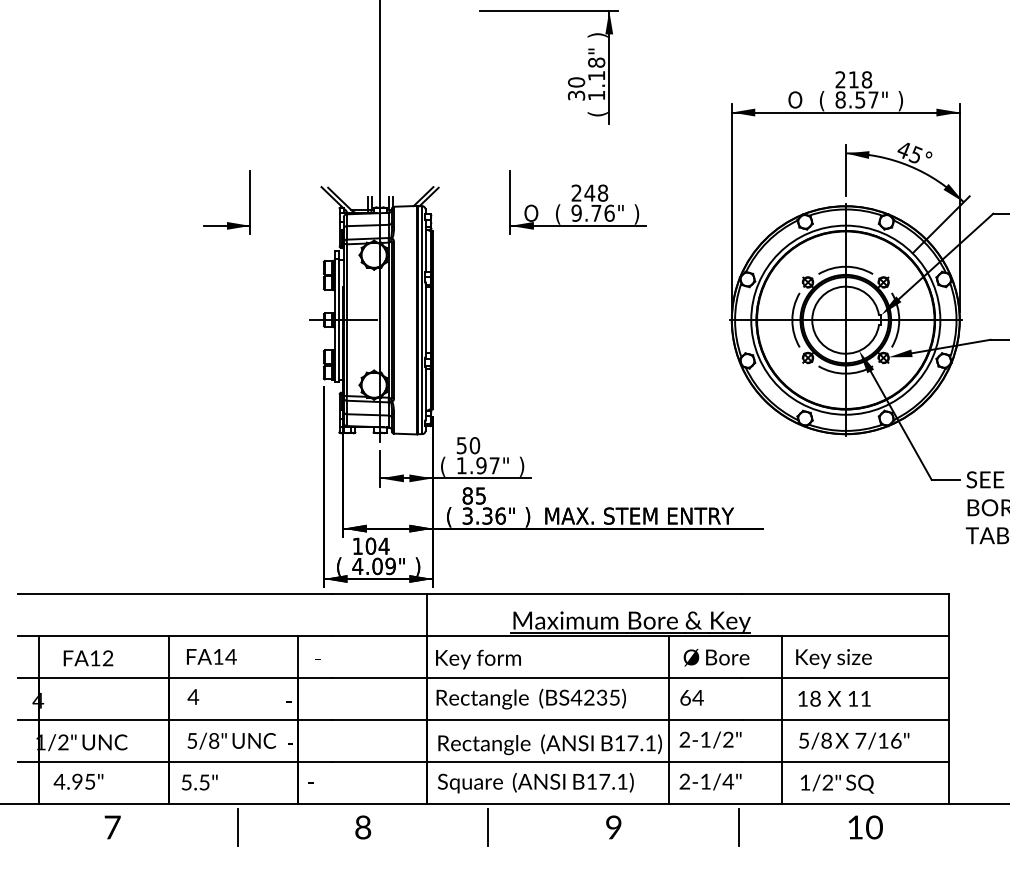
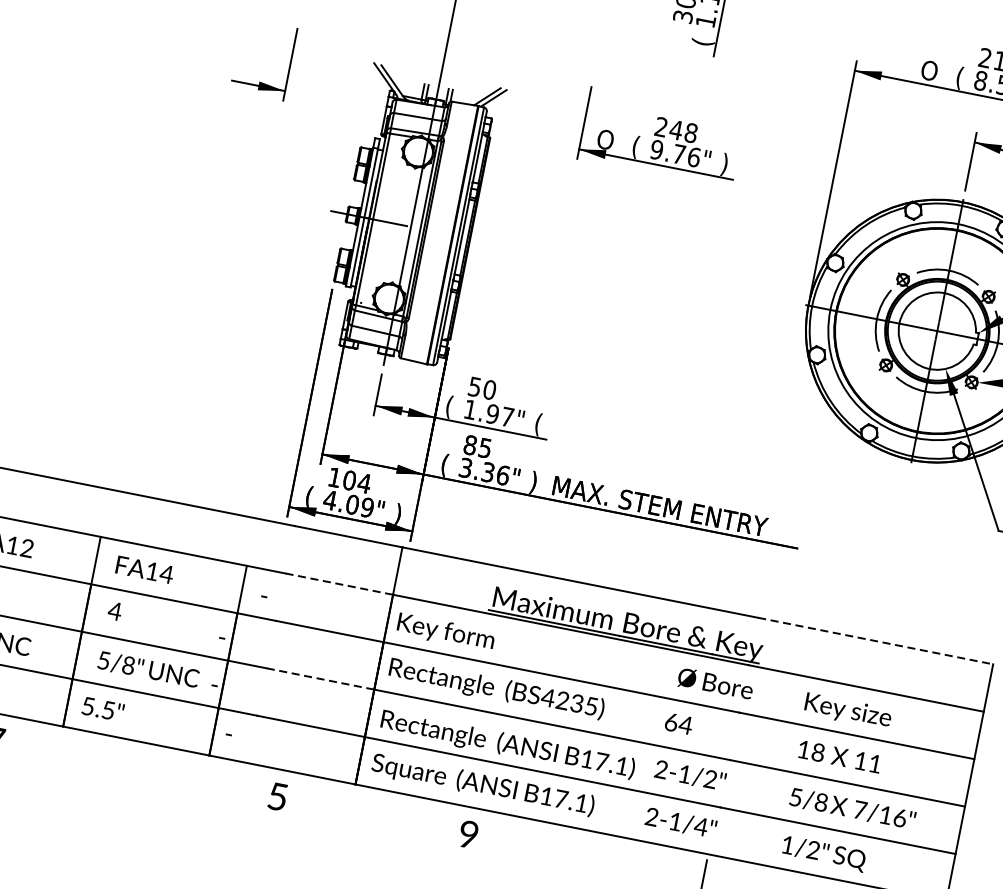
text: (521, 466) -> (537, 423), ) -> (
line: (845, 594) -> (875, 641), solid -> dashed
line: (379, 636) -> (339, 584), solid -> dashed
line: (669, 719) -> (648, 743), removed
line: (781, 719) -> (775, 768), removed
line: (379, 720) -> (320, 679), solid -> dashed
line: (237, 827) -> (135, 768), removed
text: (363, 827) -> (278, 796), 8 -> 5
line: (488, 827) -> (419, 824), removed
text: (613, 827) -> (468, 834), moved

